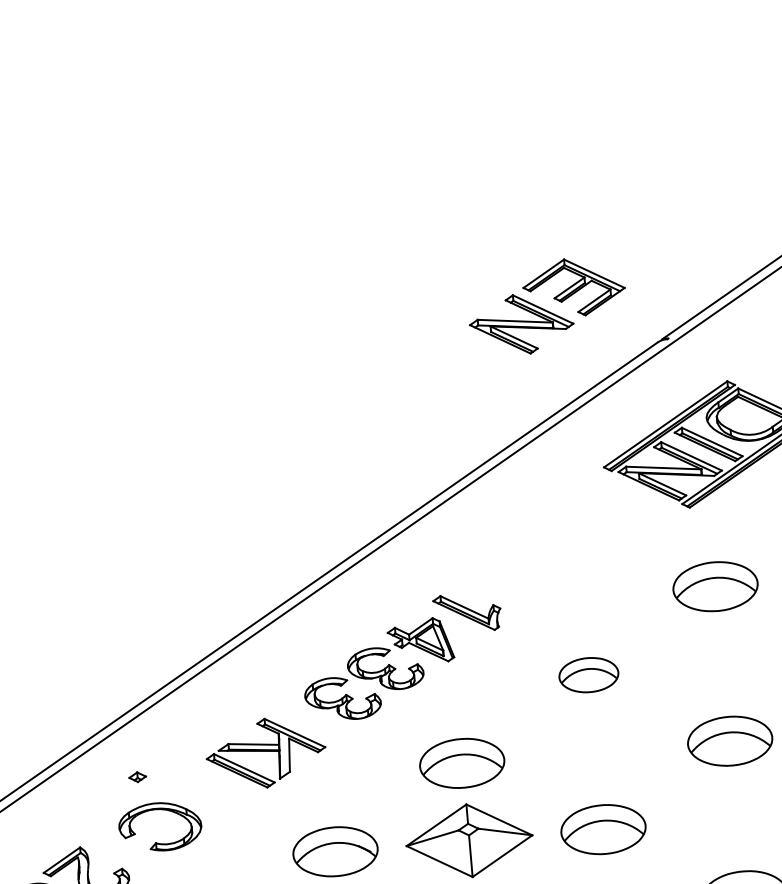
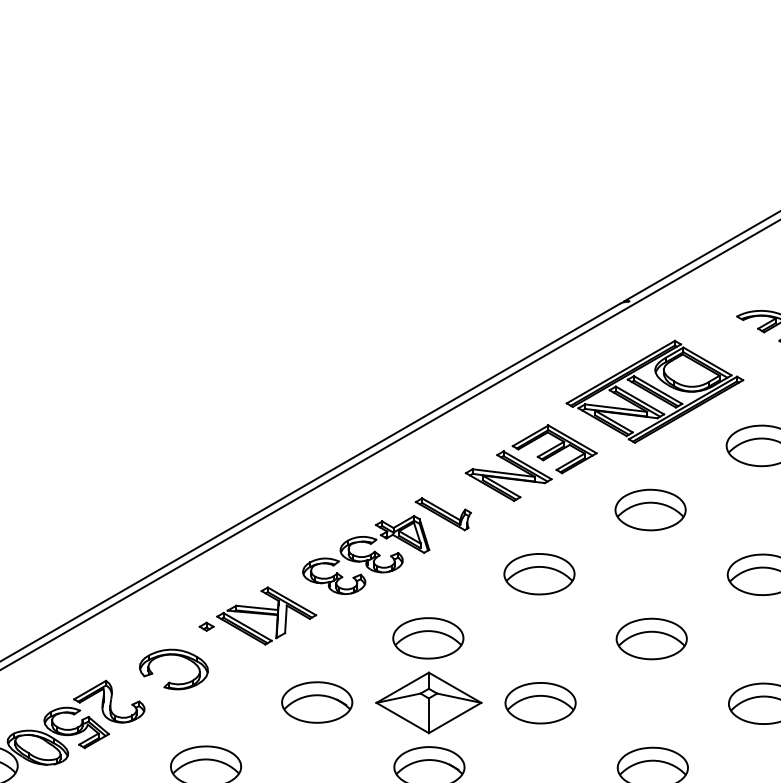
part: (546, 305) -> (530, 462), moved
part: (588, 675) -> (539, 574), size x1.43
part: (137, 776) -> (206, 626), moved

